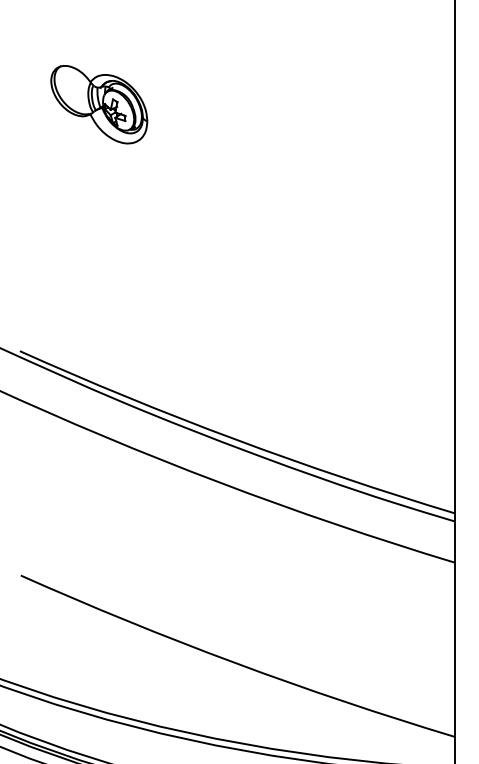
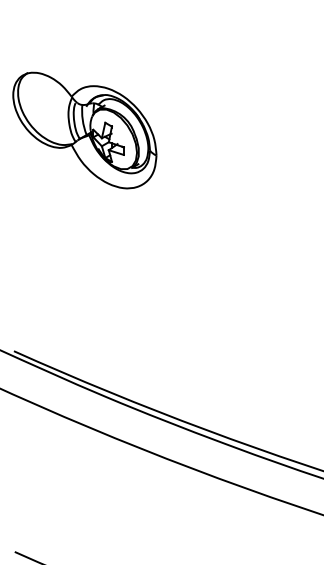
part: (99, 104) -> (85, 130), size x1.67

